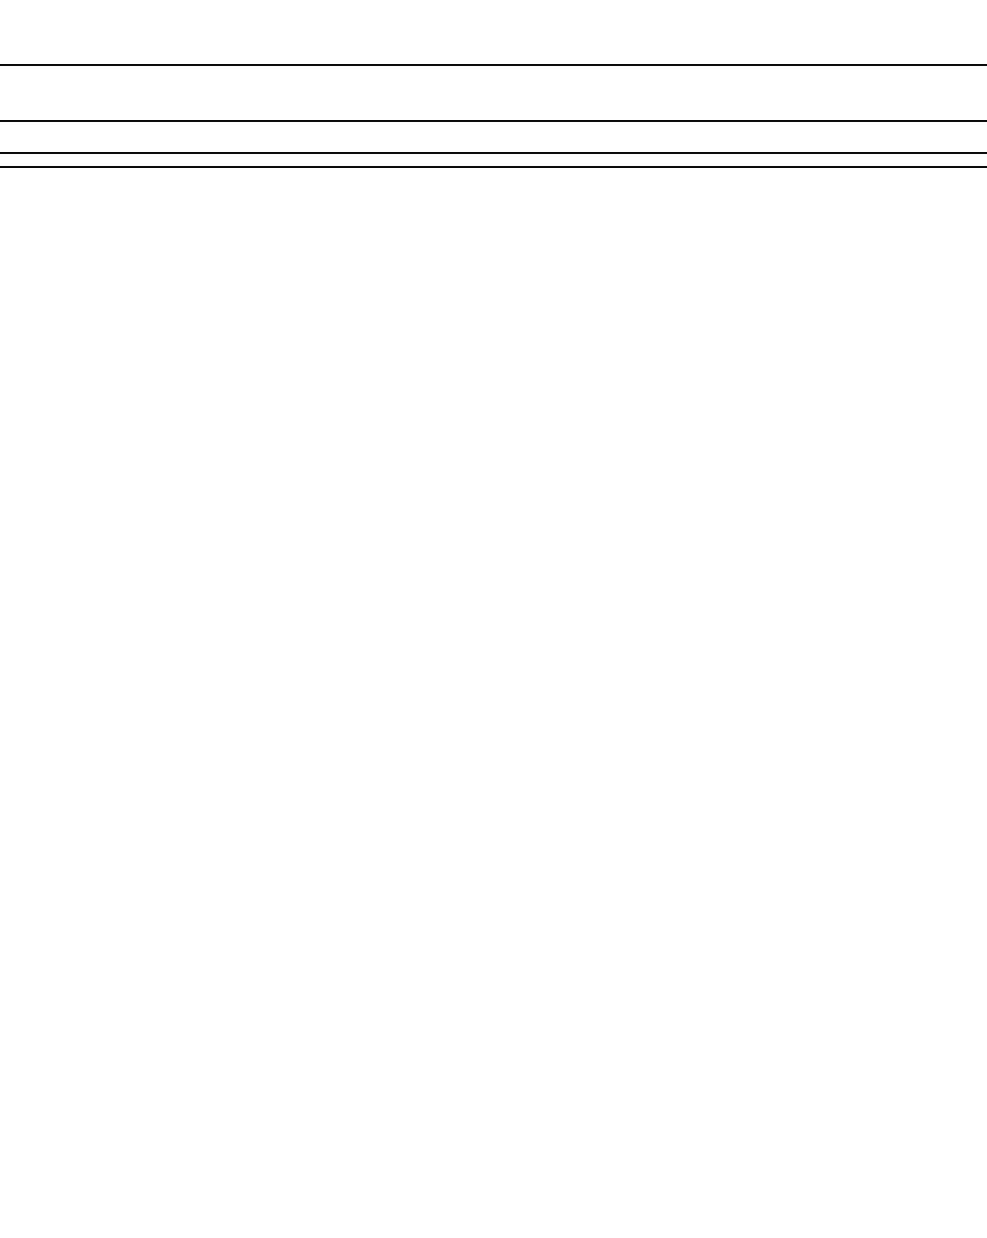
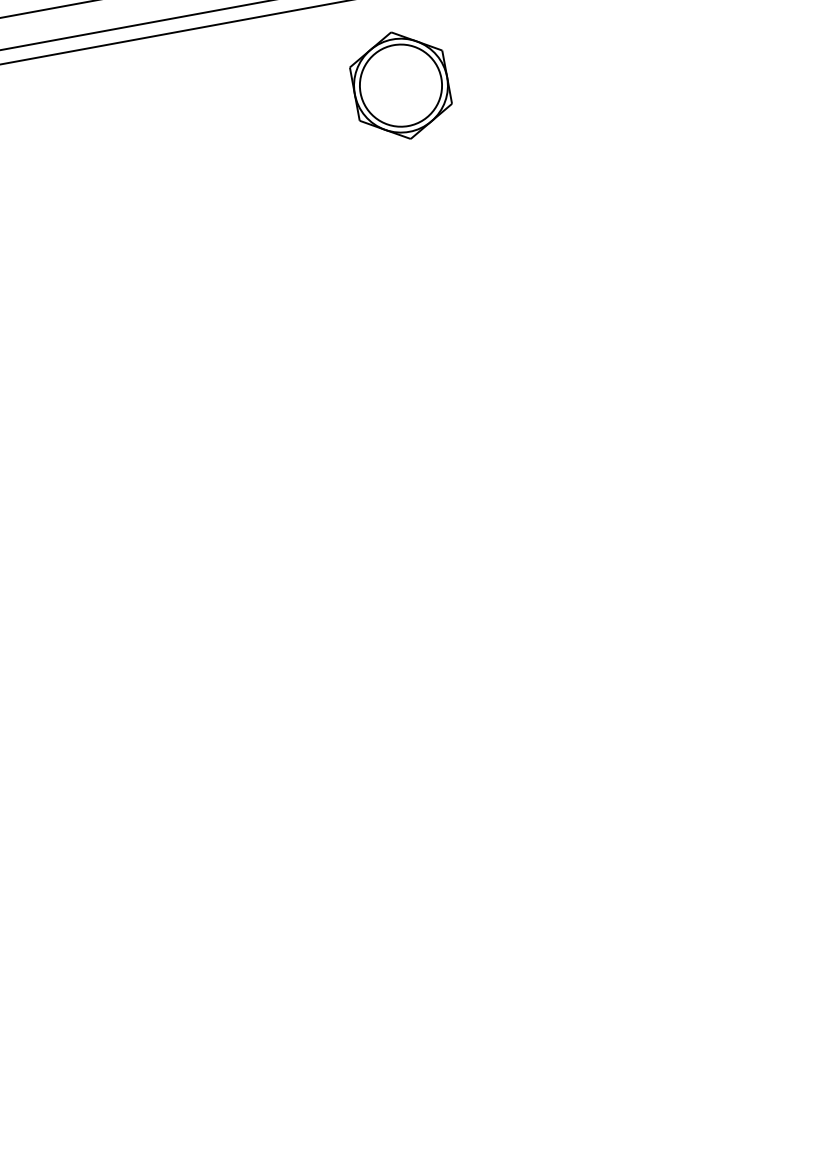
part: (488, 260) -> (400, 85), added

